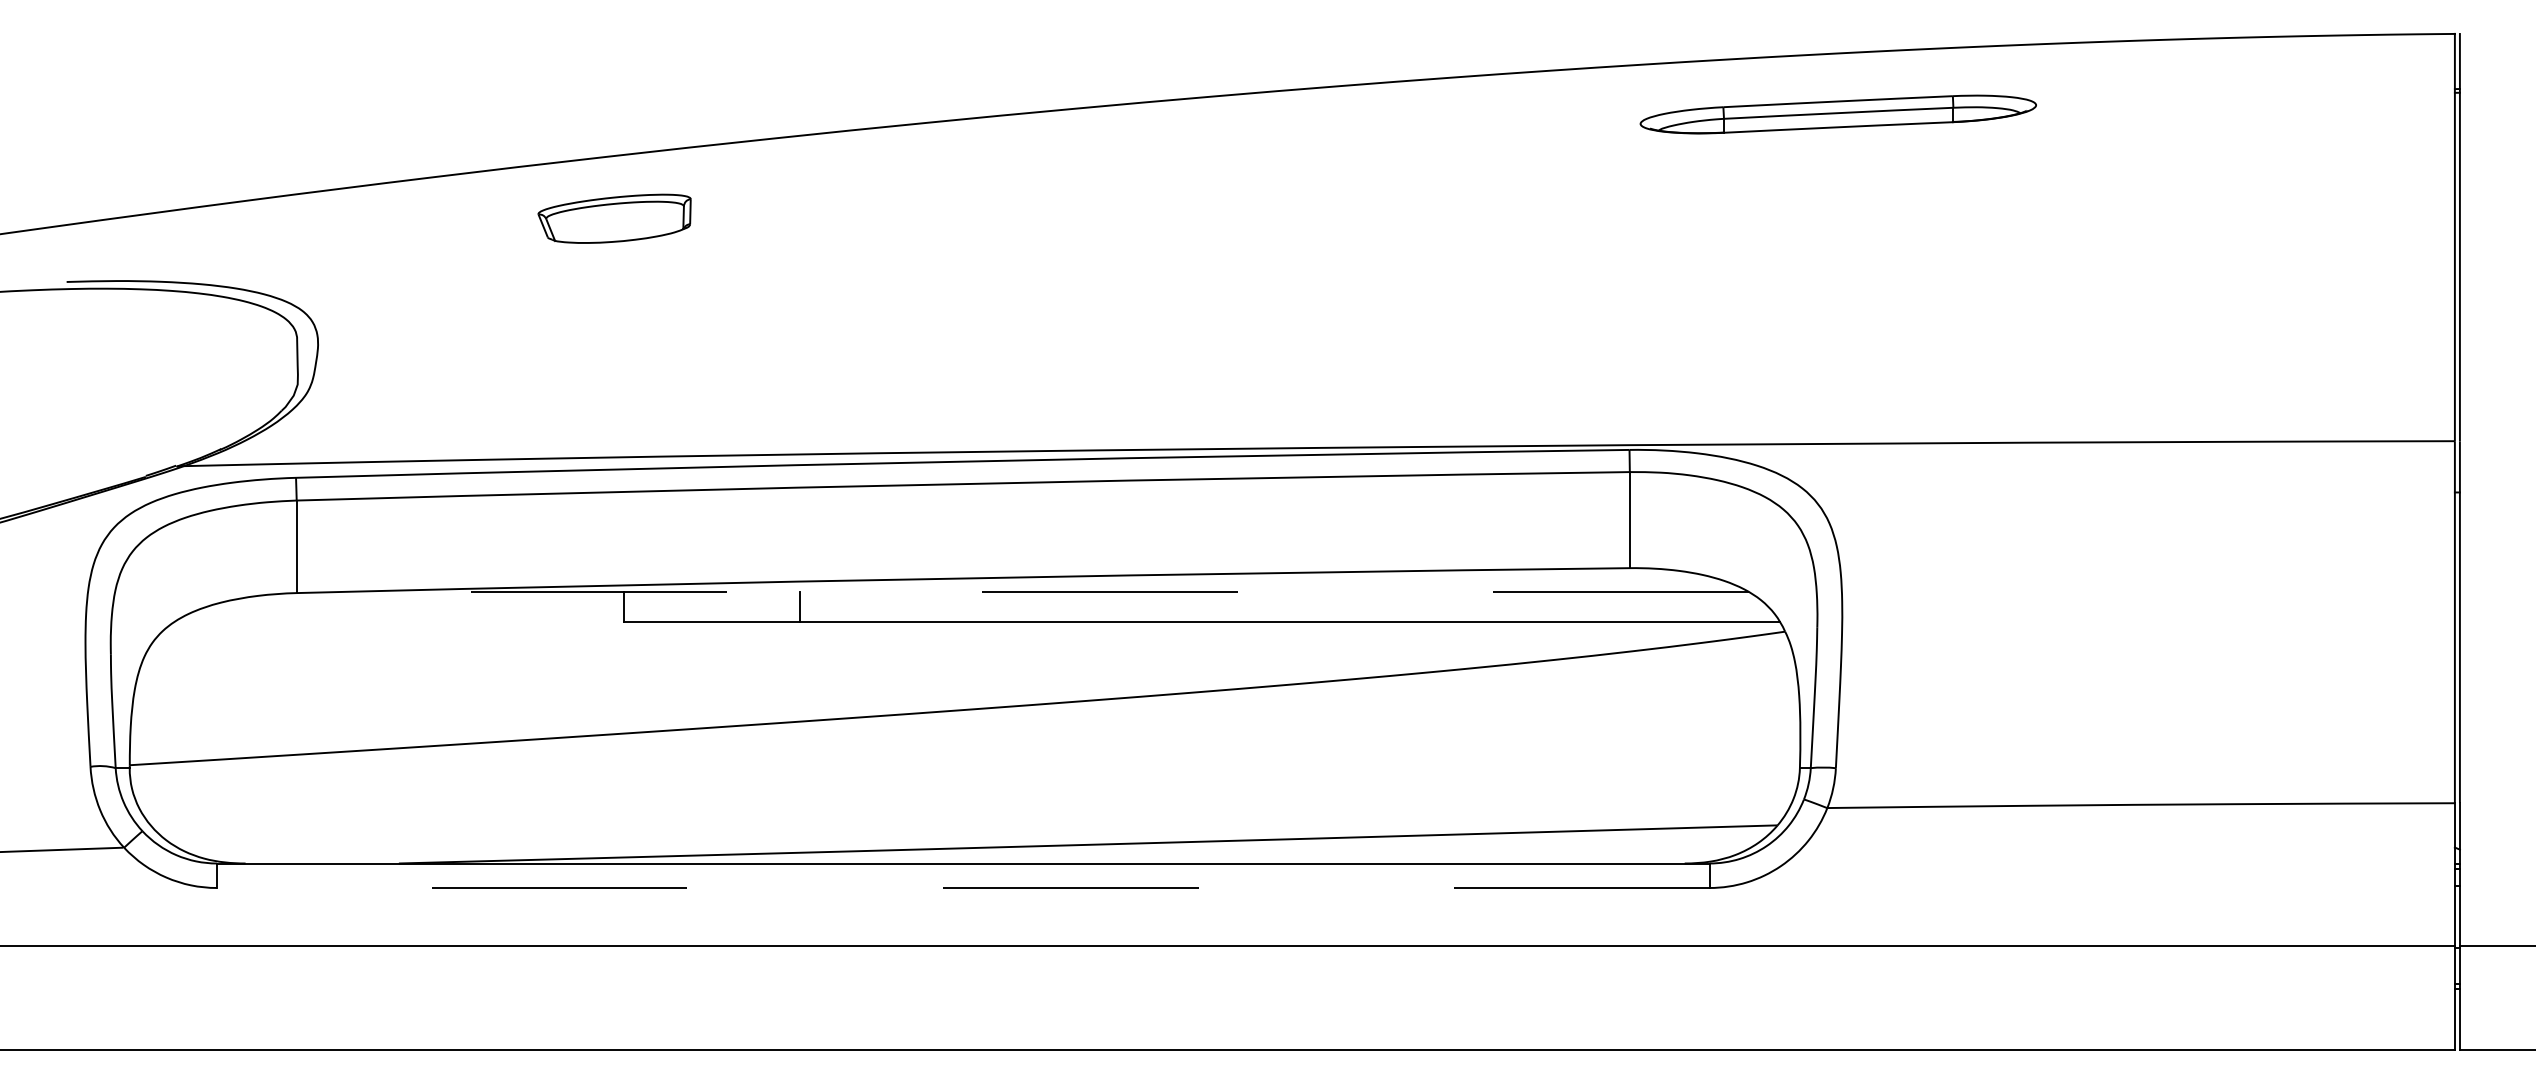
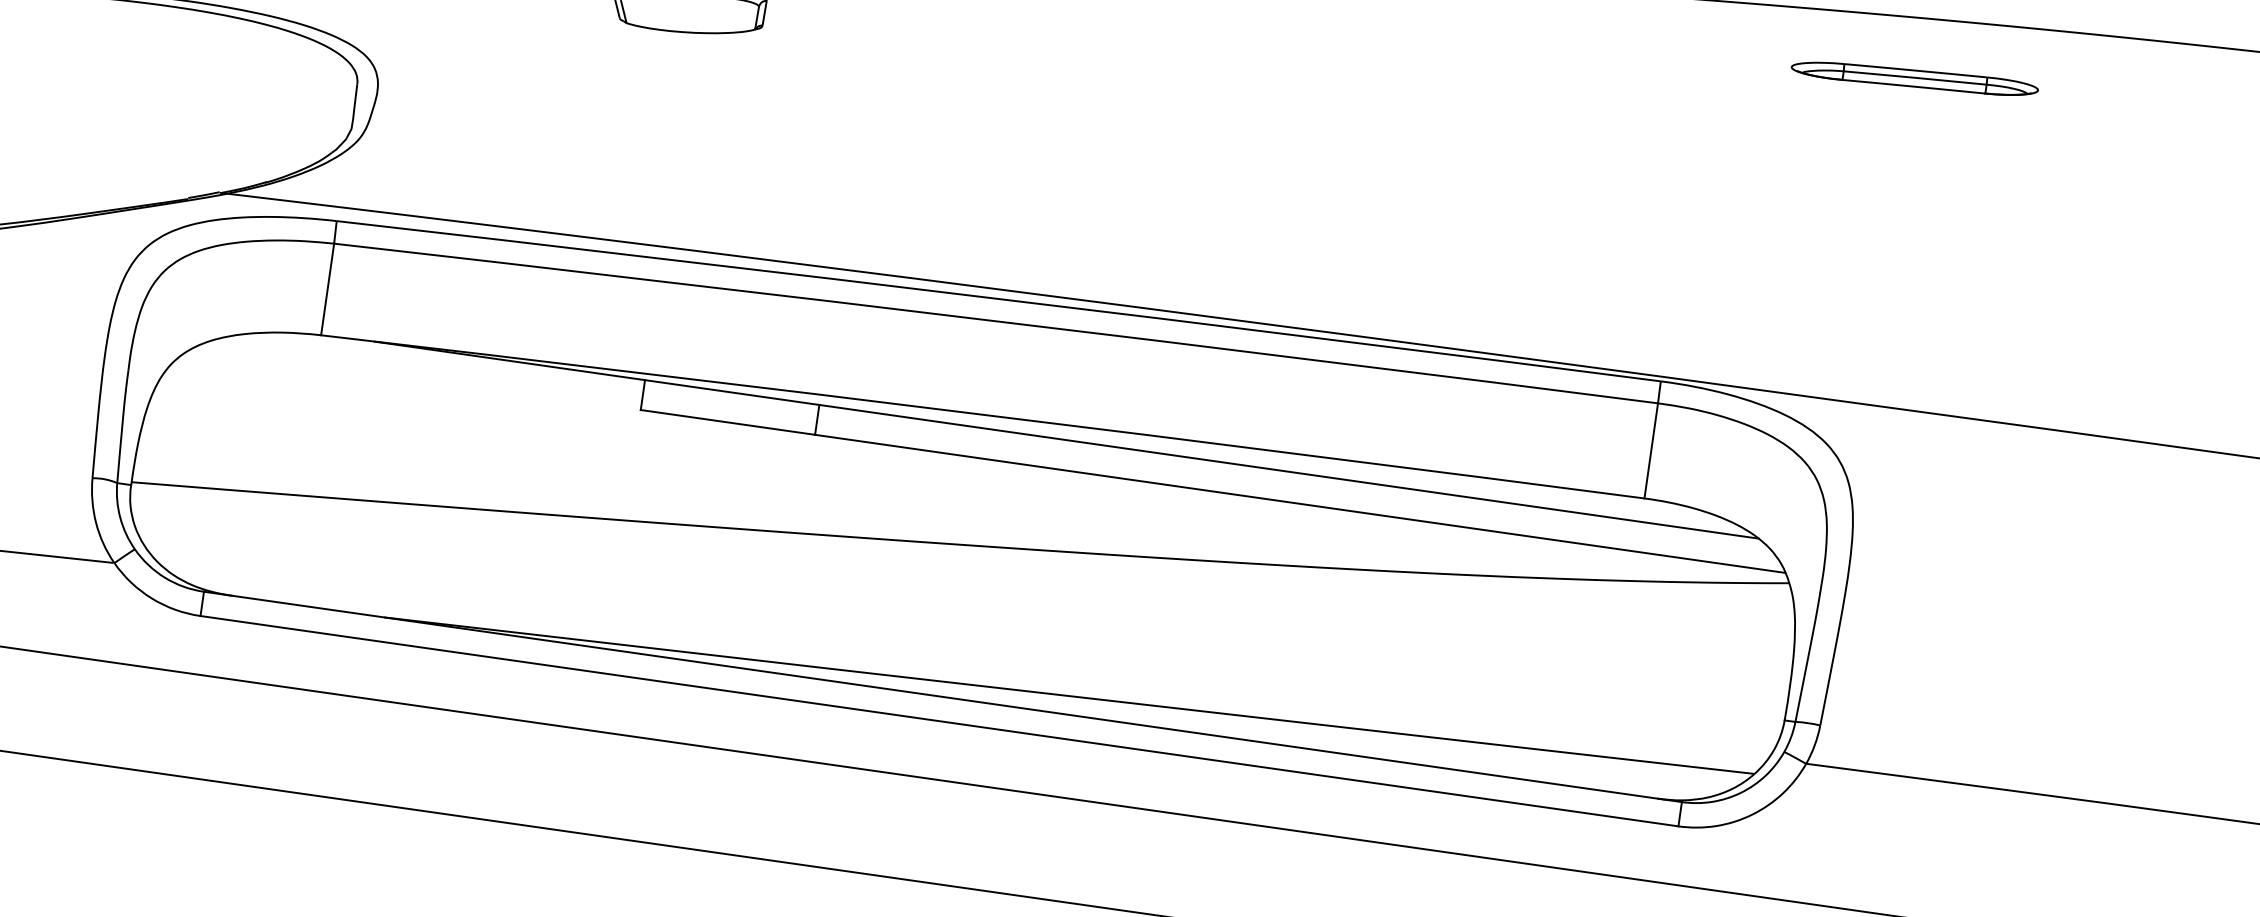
part: (1838, 114) -> (1914, 78), size x0.62
line: (1049, 591) -> (1066, 439), dashed -> solid
line: (962, 887) -> (938, 720), dashed -> solid

